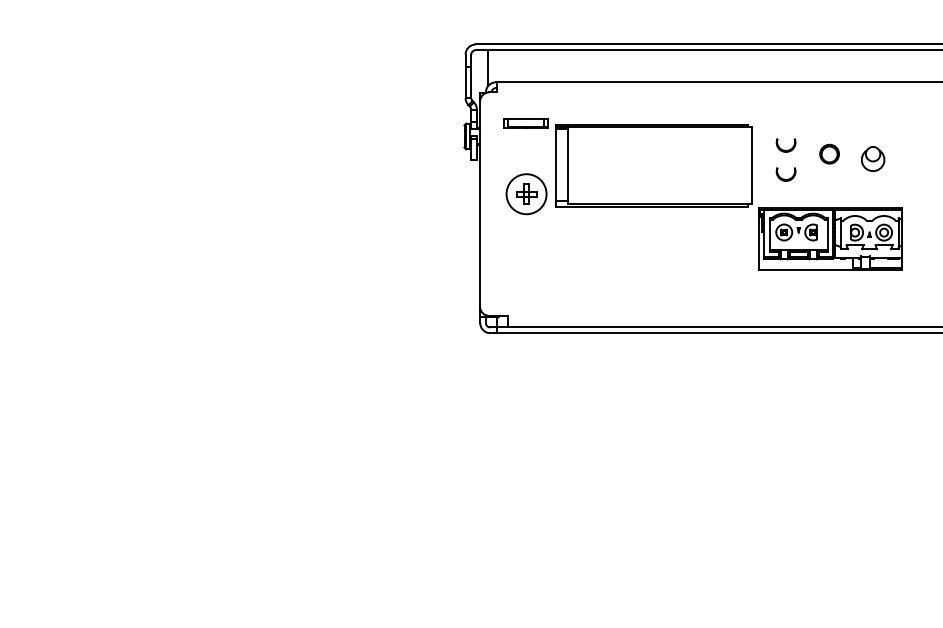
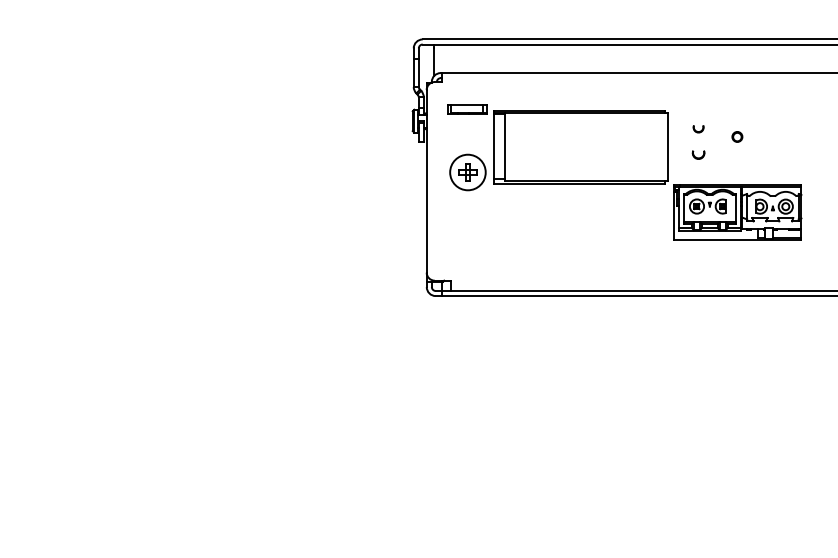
part: (785, 144) -> (698, 128), size x0.6
part: (829, 153) -> (737, 136), size x0.6
part: (872, 158) -> (775, 140), removed
part: (785, 173) -> (698, 154), size x0.7

